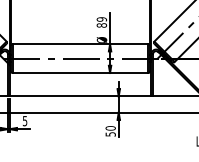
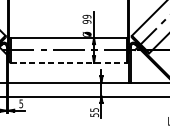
text: (101, 25) -> (86, 21), 89 -> 99
line: (80, 72) -> (68, 62), solid -> dashed
text: (110, 128) -> (94, 110), 50 -> 55

